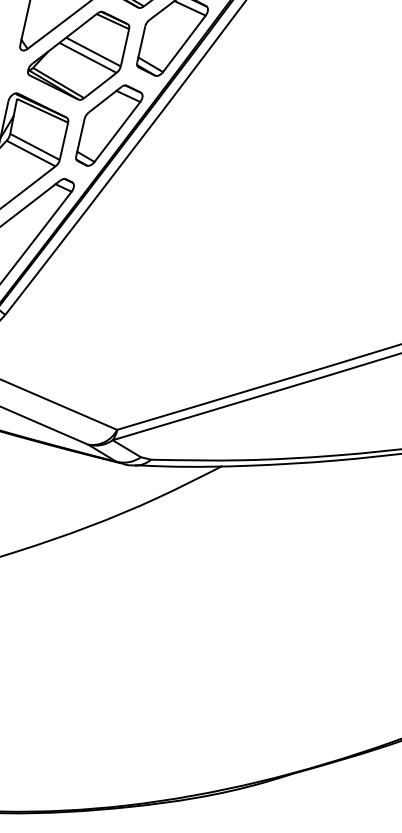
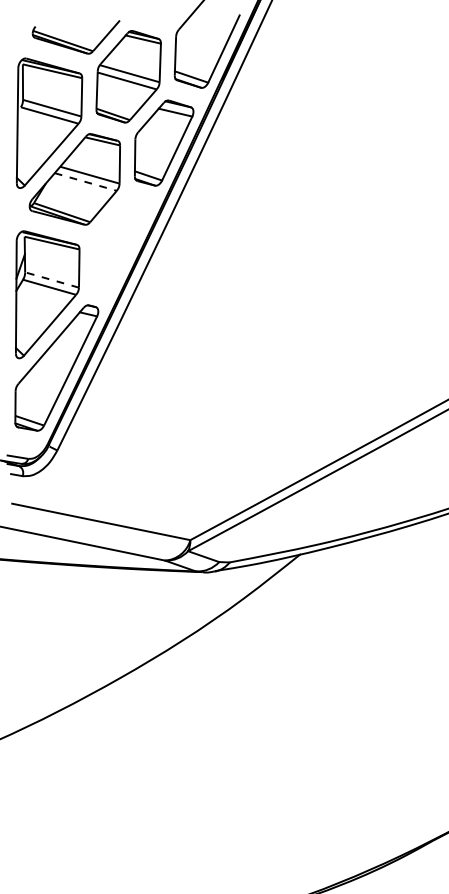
line: (87, 57) -> (85, 181), solid -> dashed
part: (109, 126) -> (120, 244), removed
line: (35, 147) -> (52, 280), solid -> dashed

